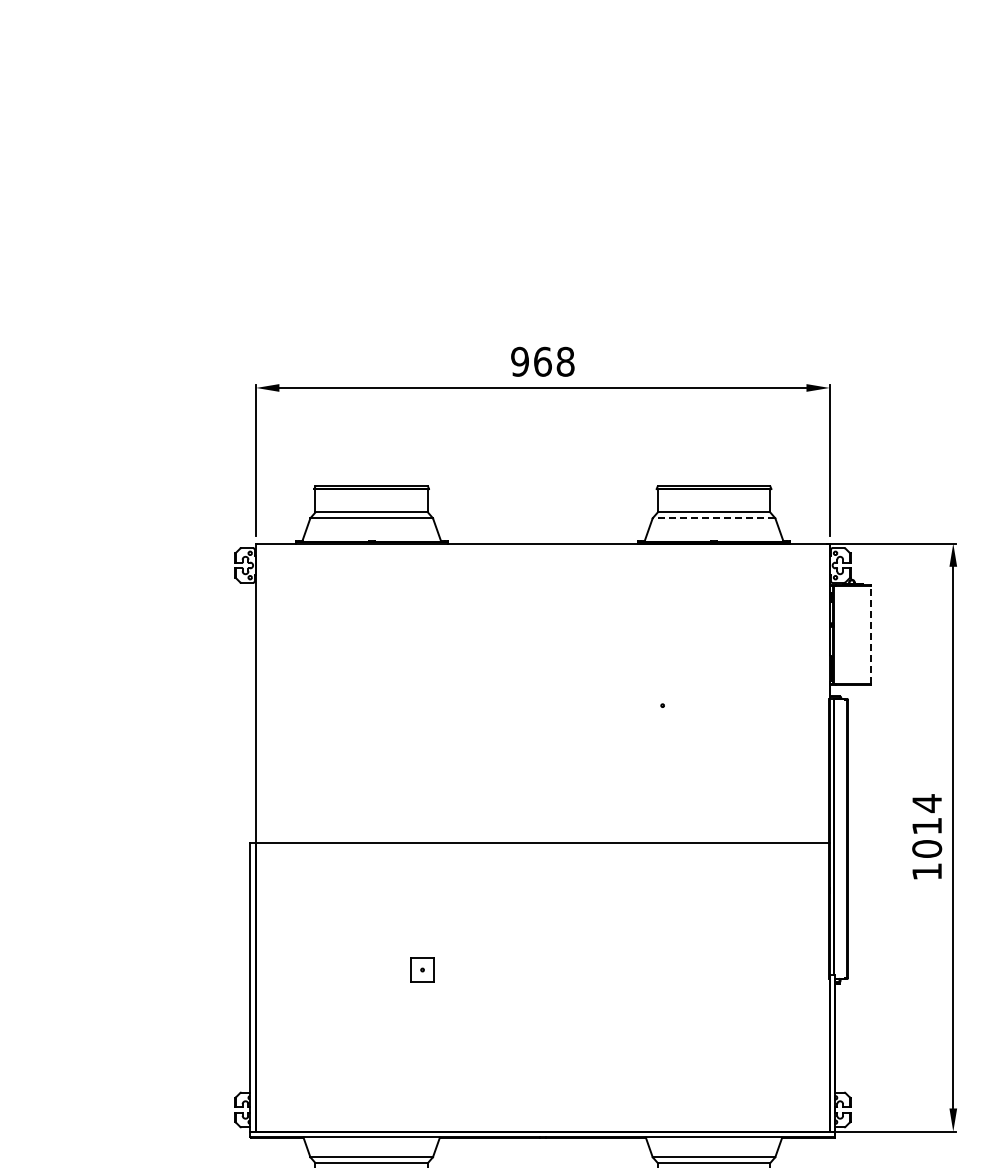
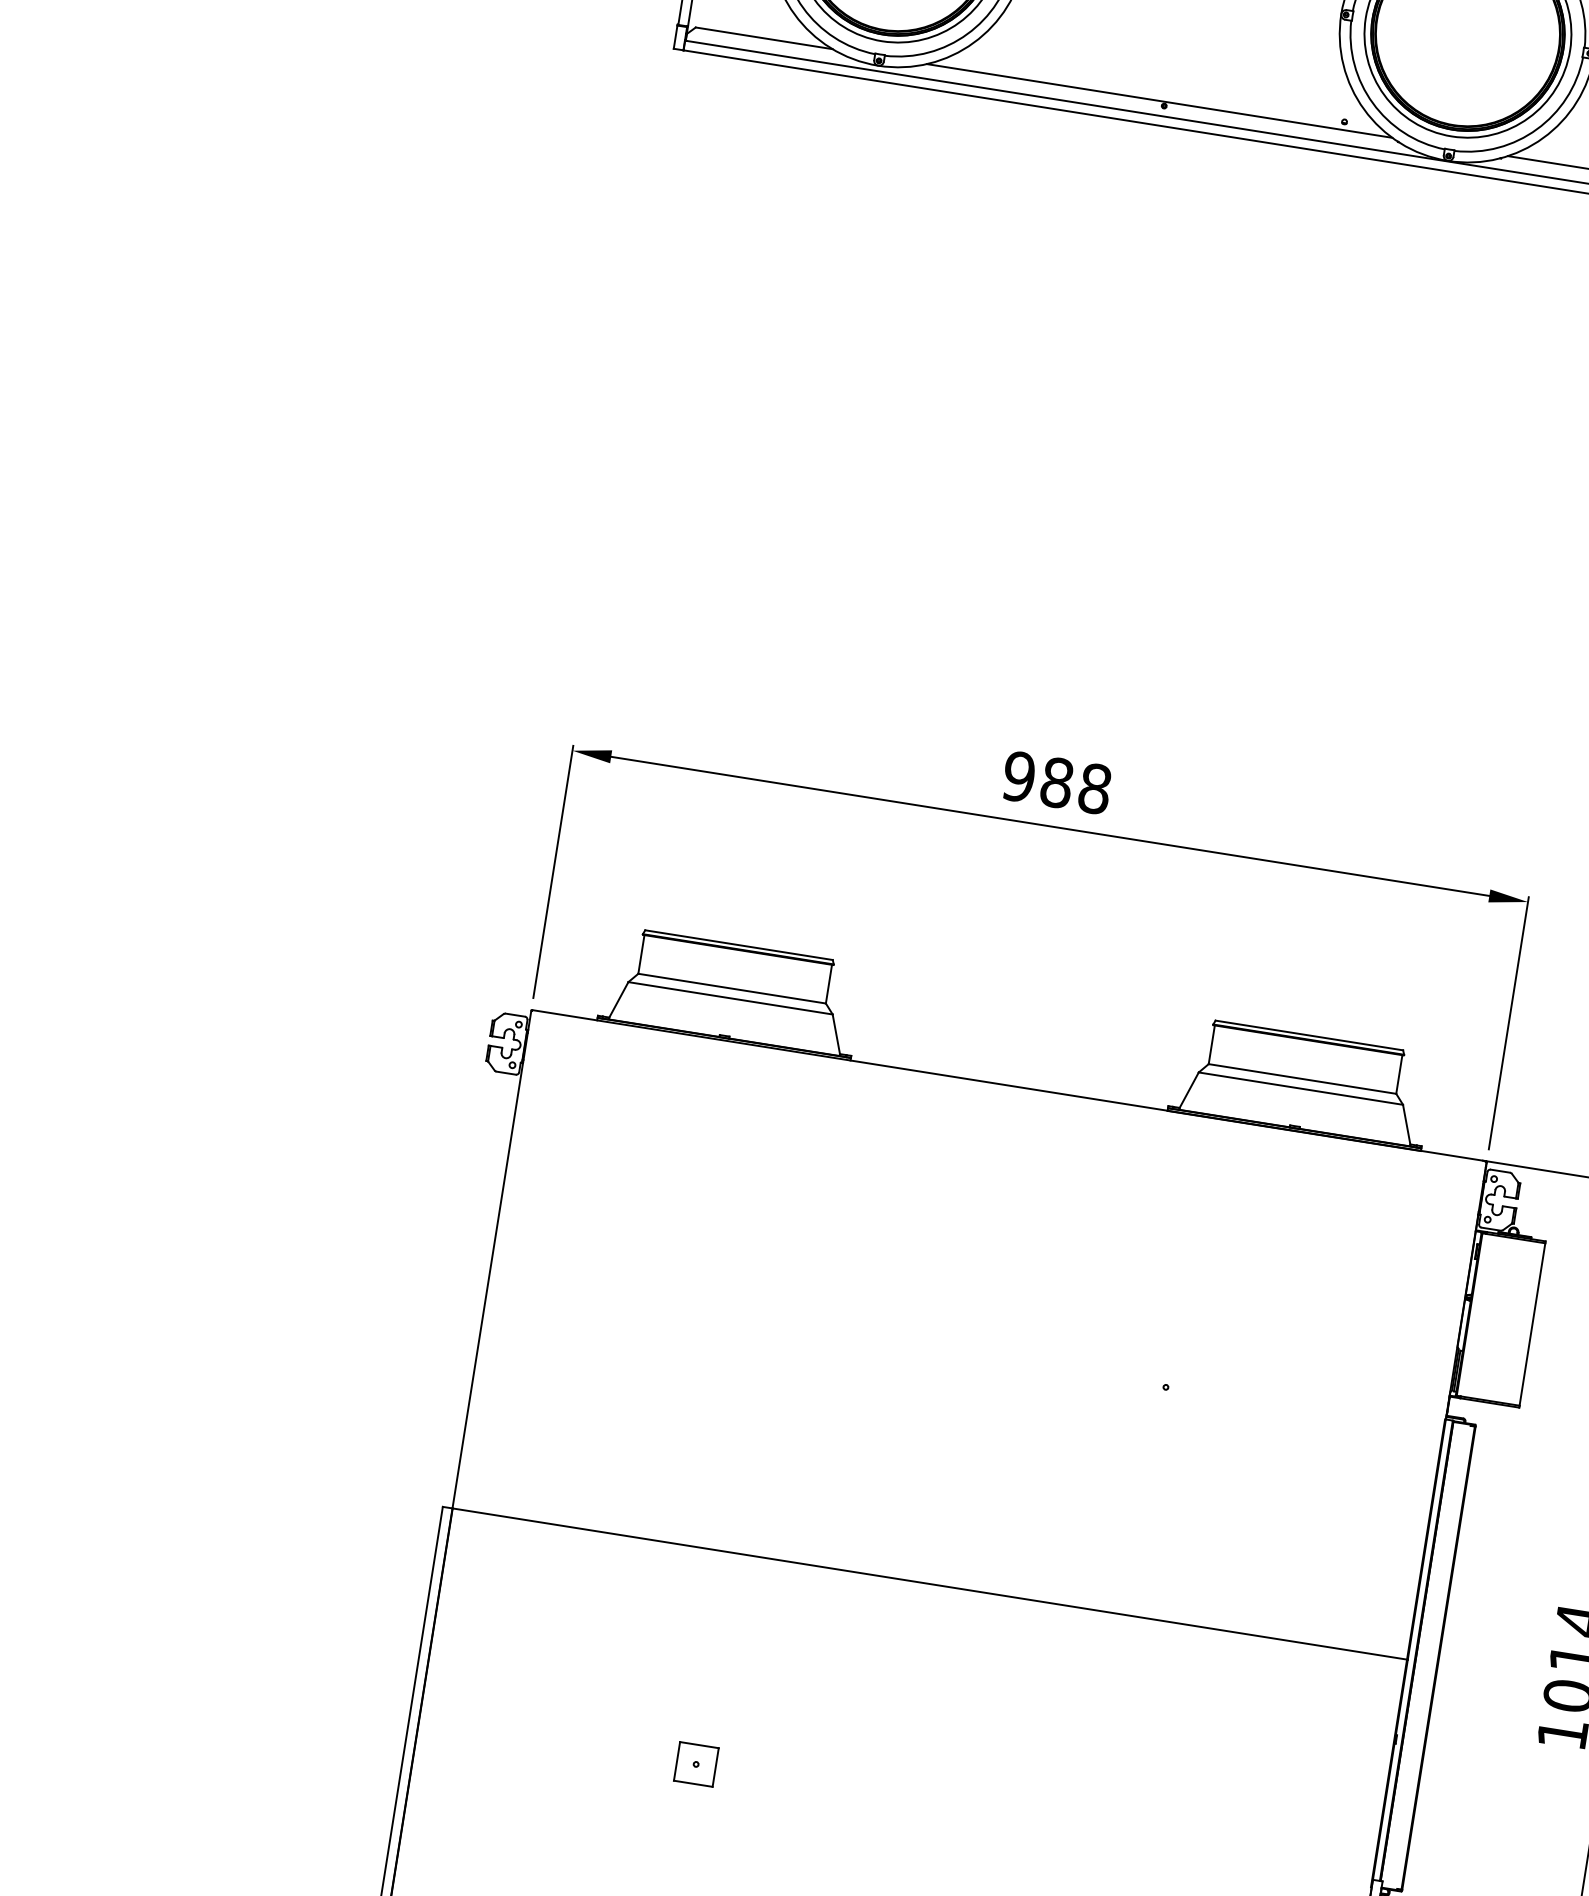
text: (542, 361) -> (1056, 782), 968 -> 988
line: (713, 518) -> (1299, 1088), dashed -> solid
line: (871, 634) -> (1532, 1323), dashed -> solid

